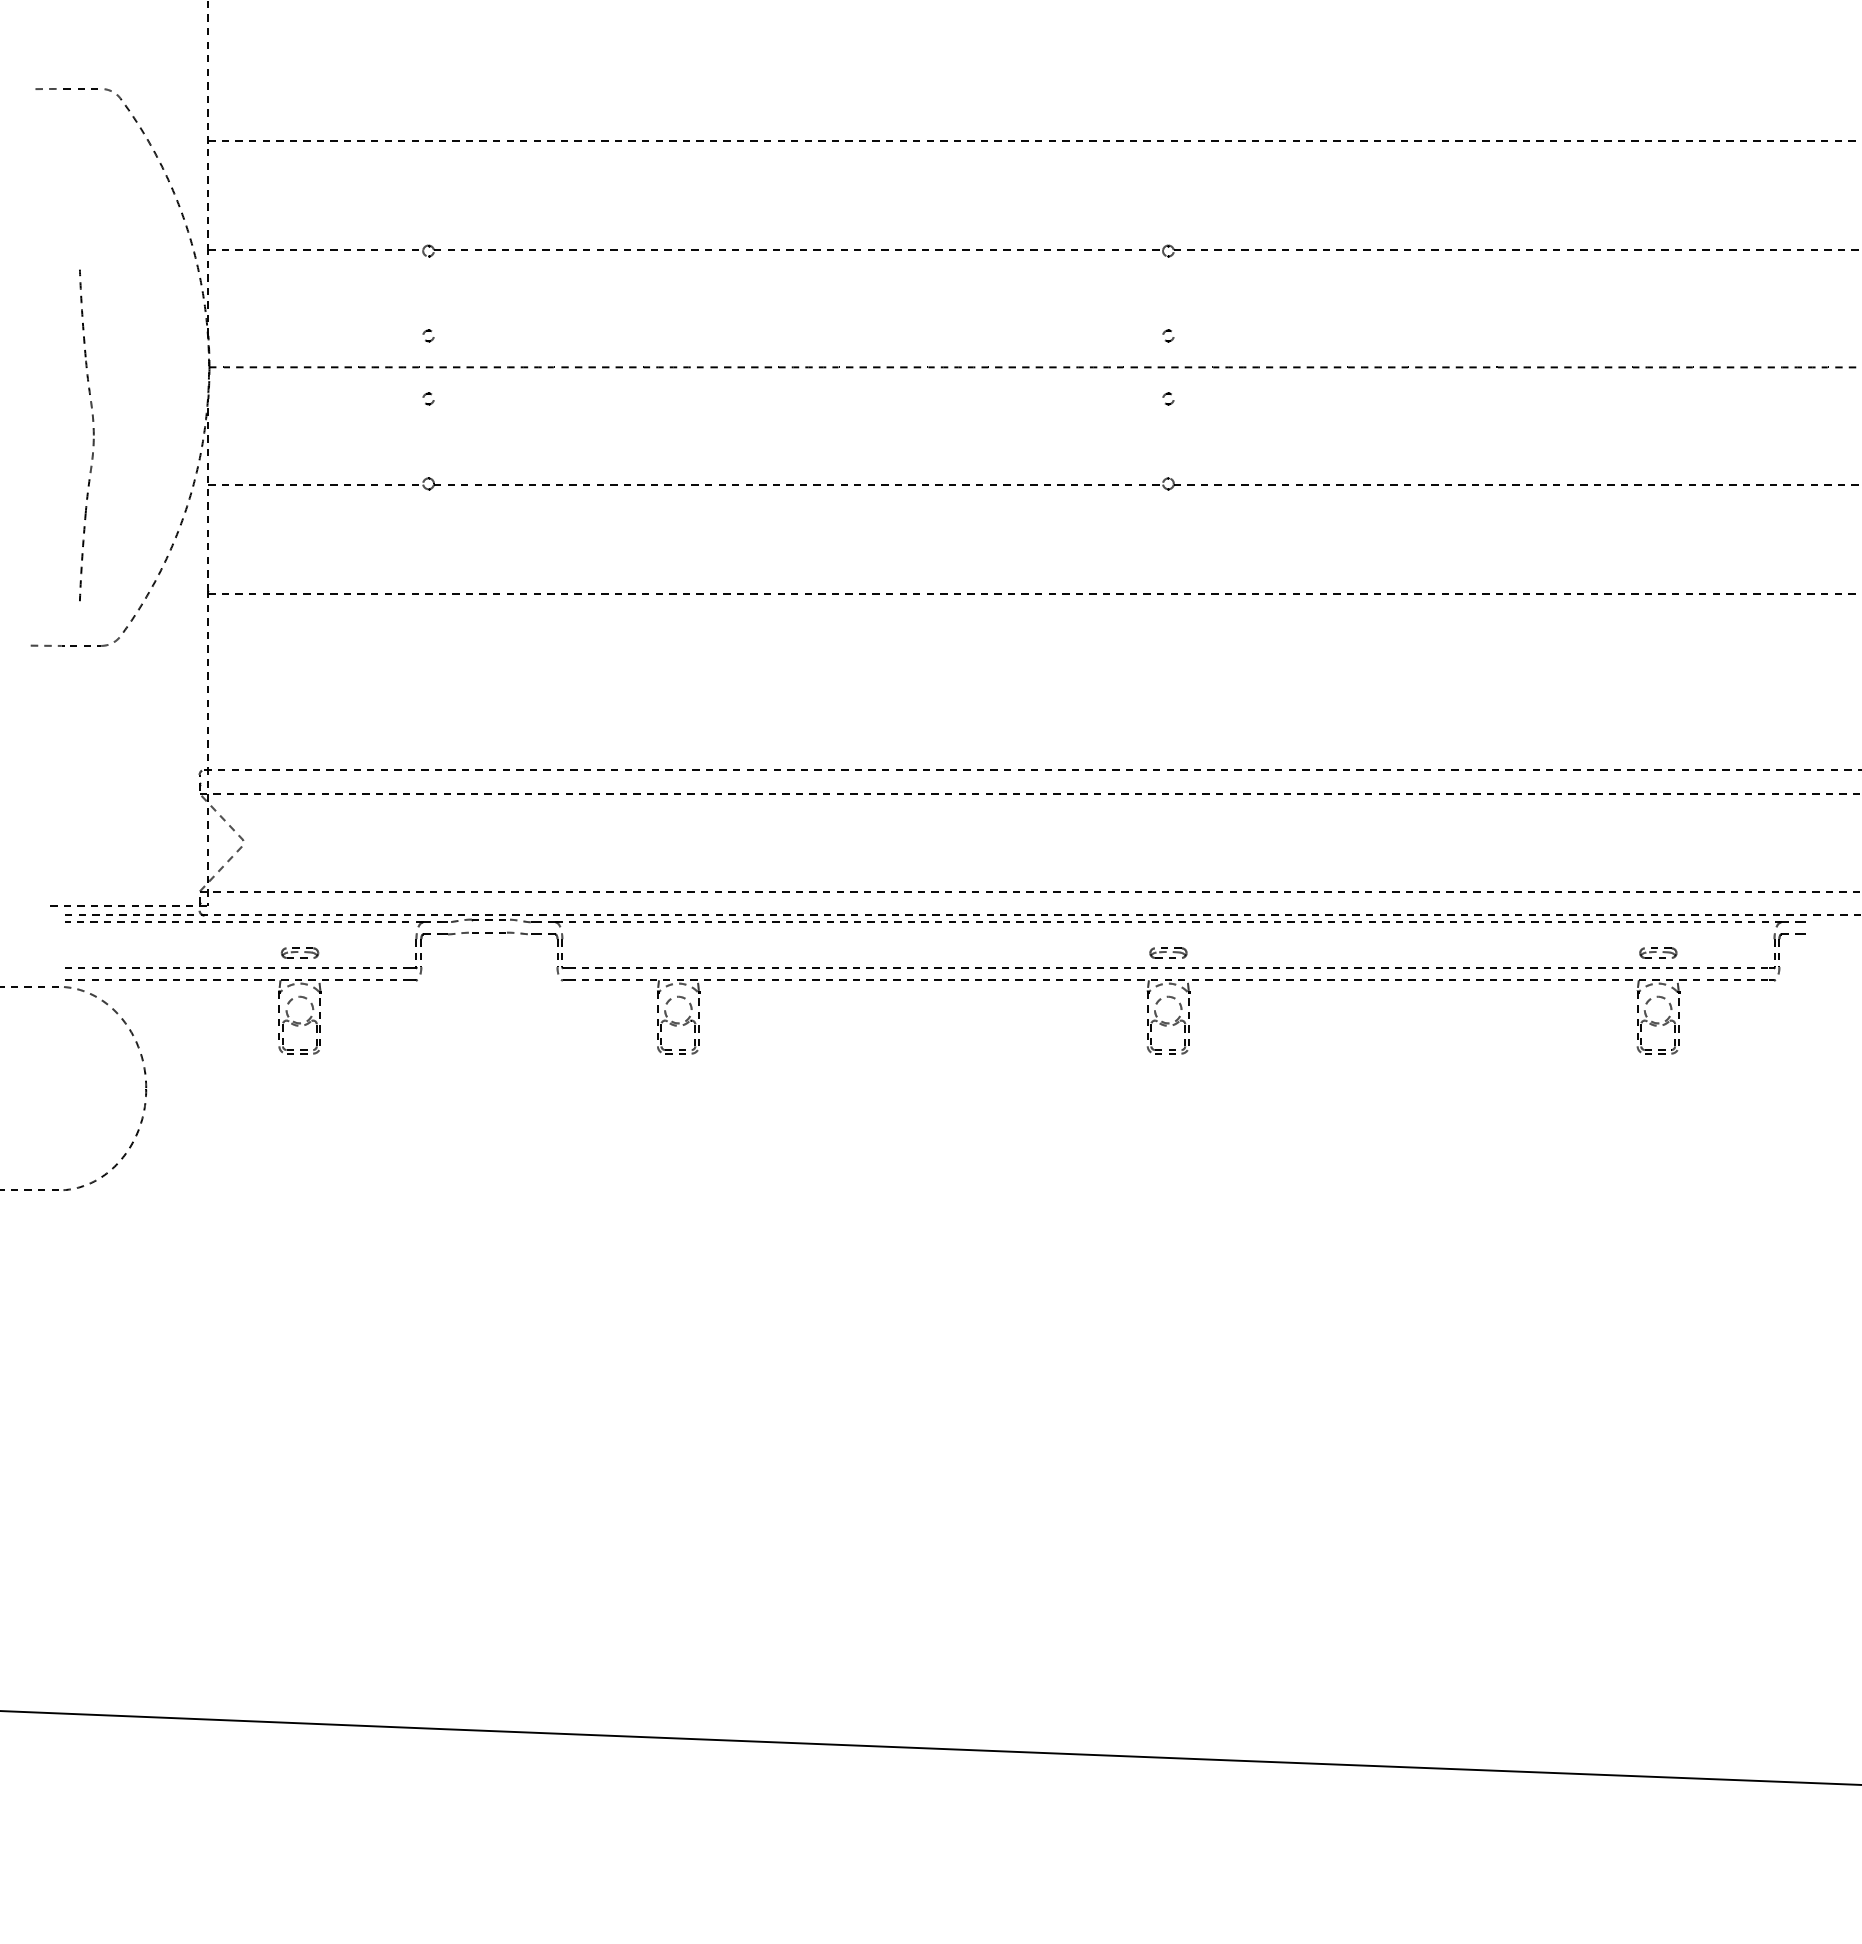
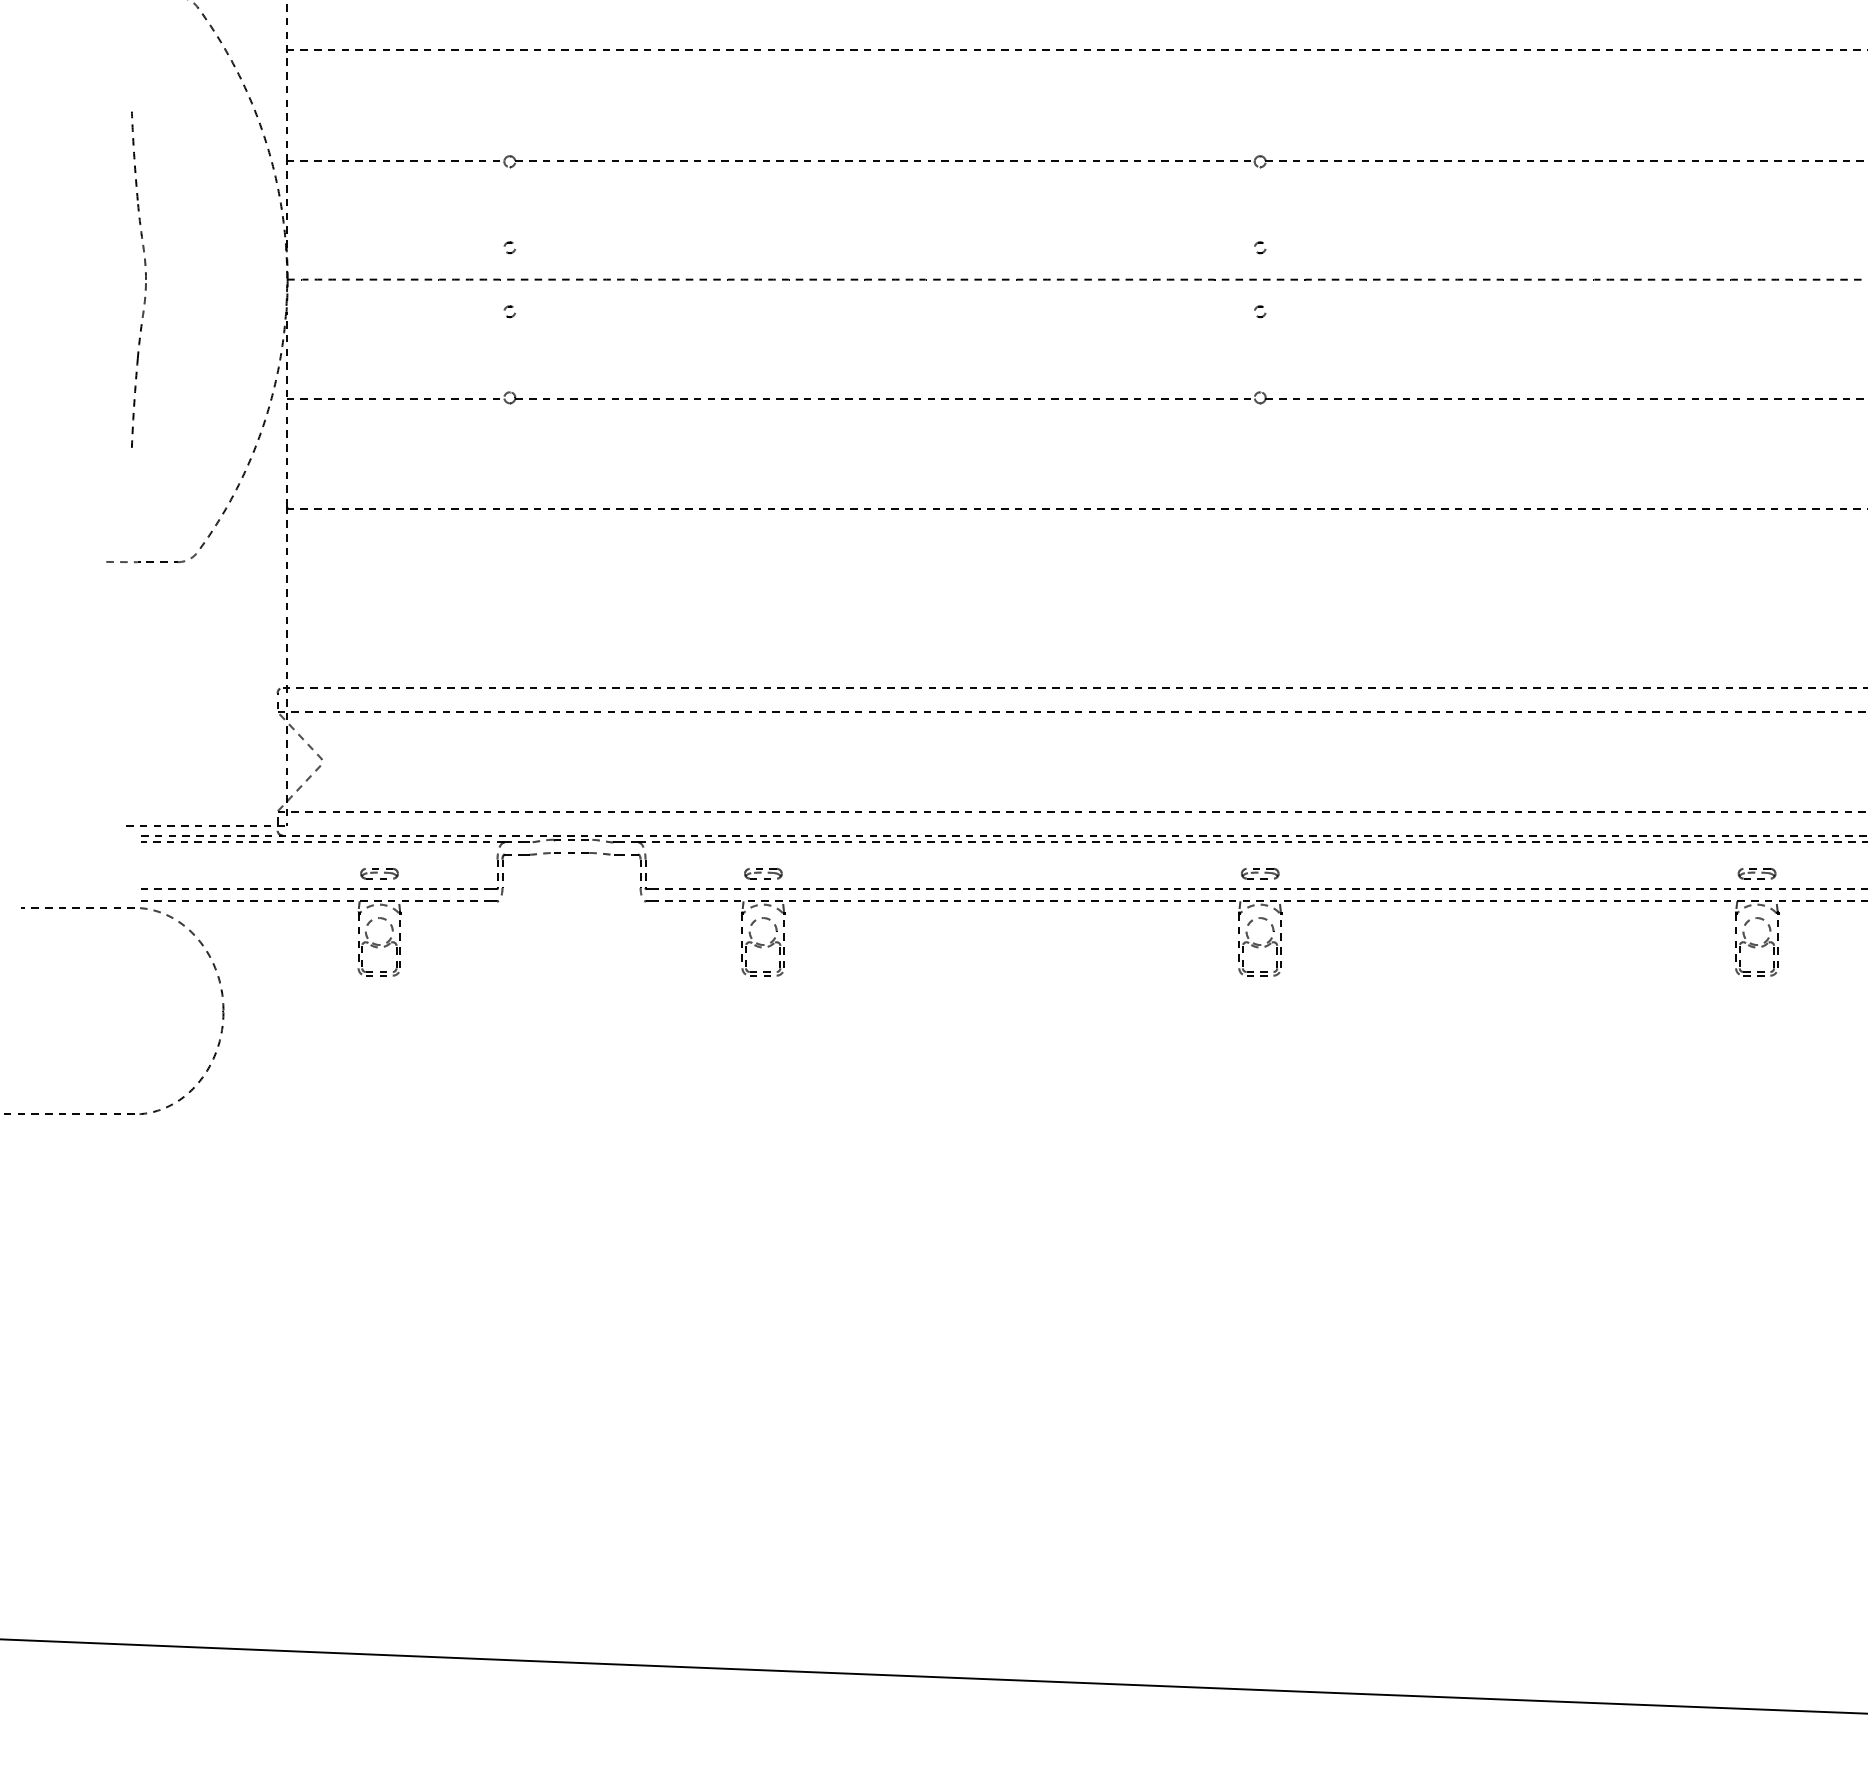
part: (92, 434) -> (144, 278), moved
part: (678, 952) -> (763, 873), added

